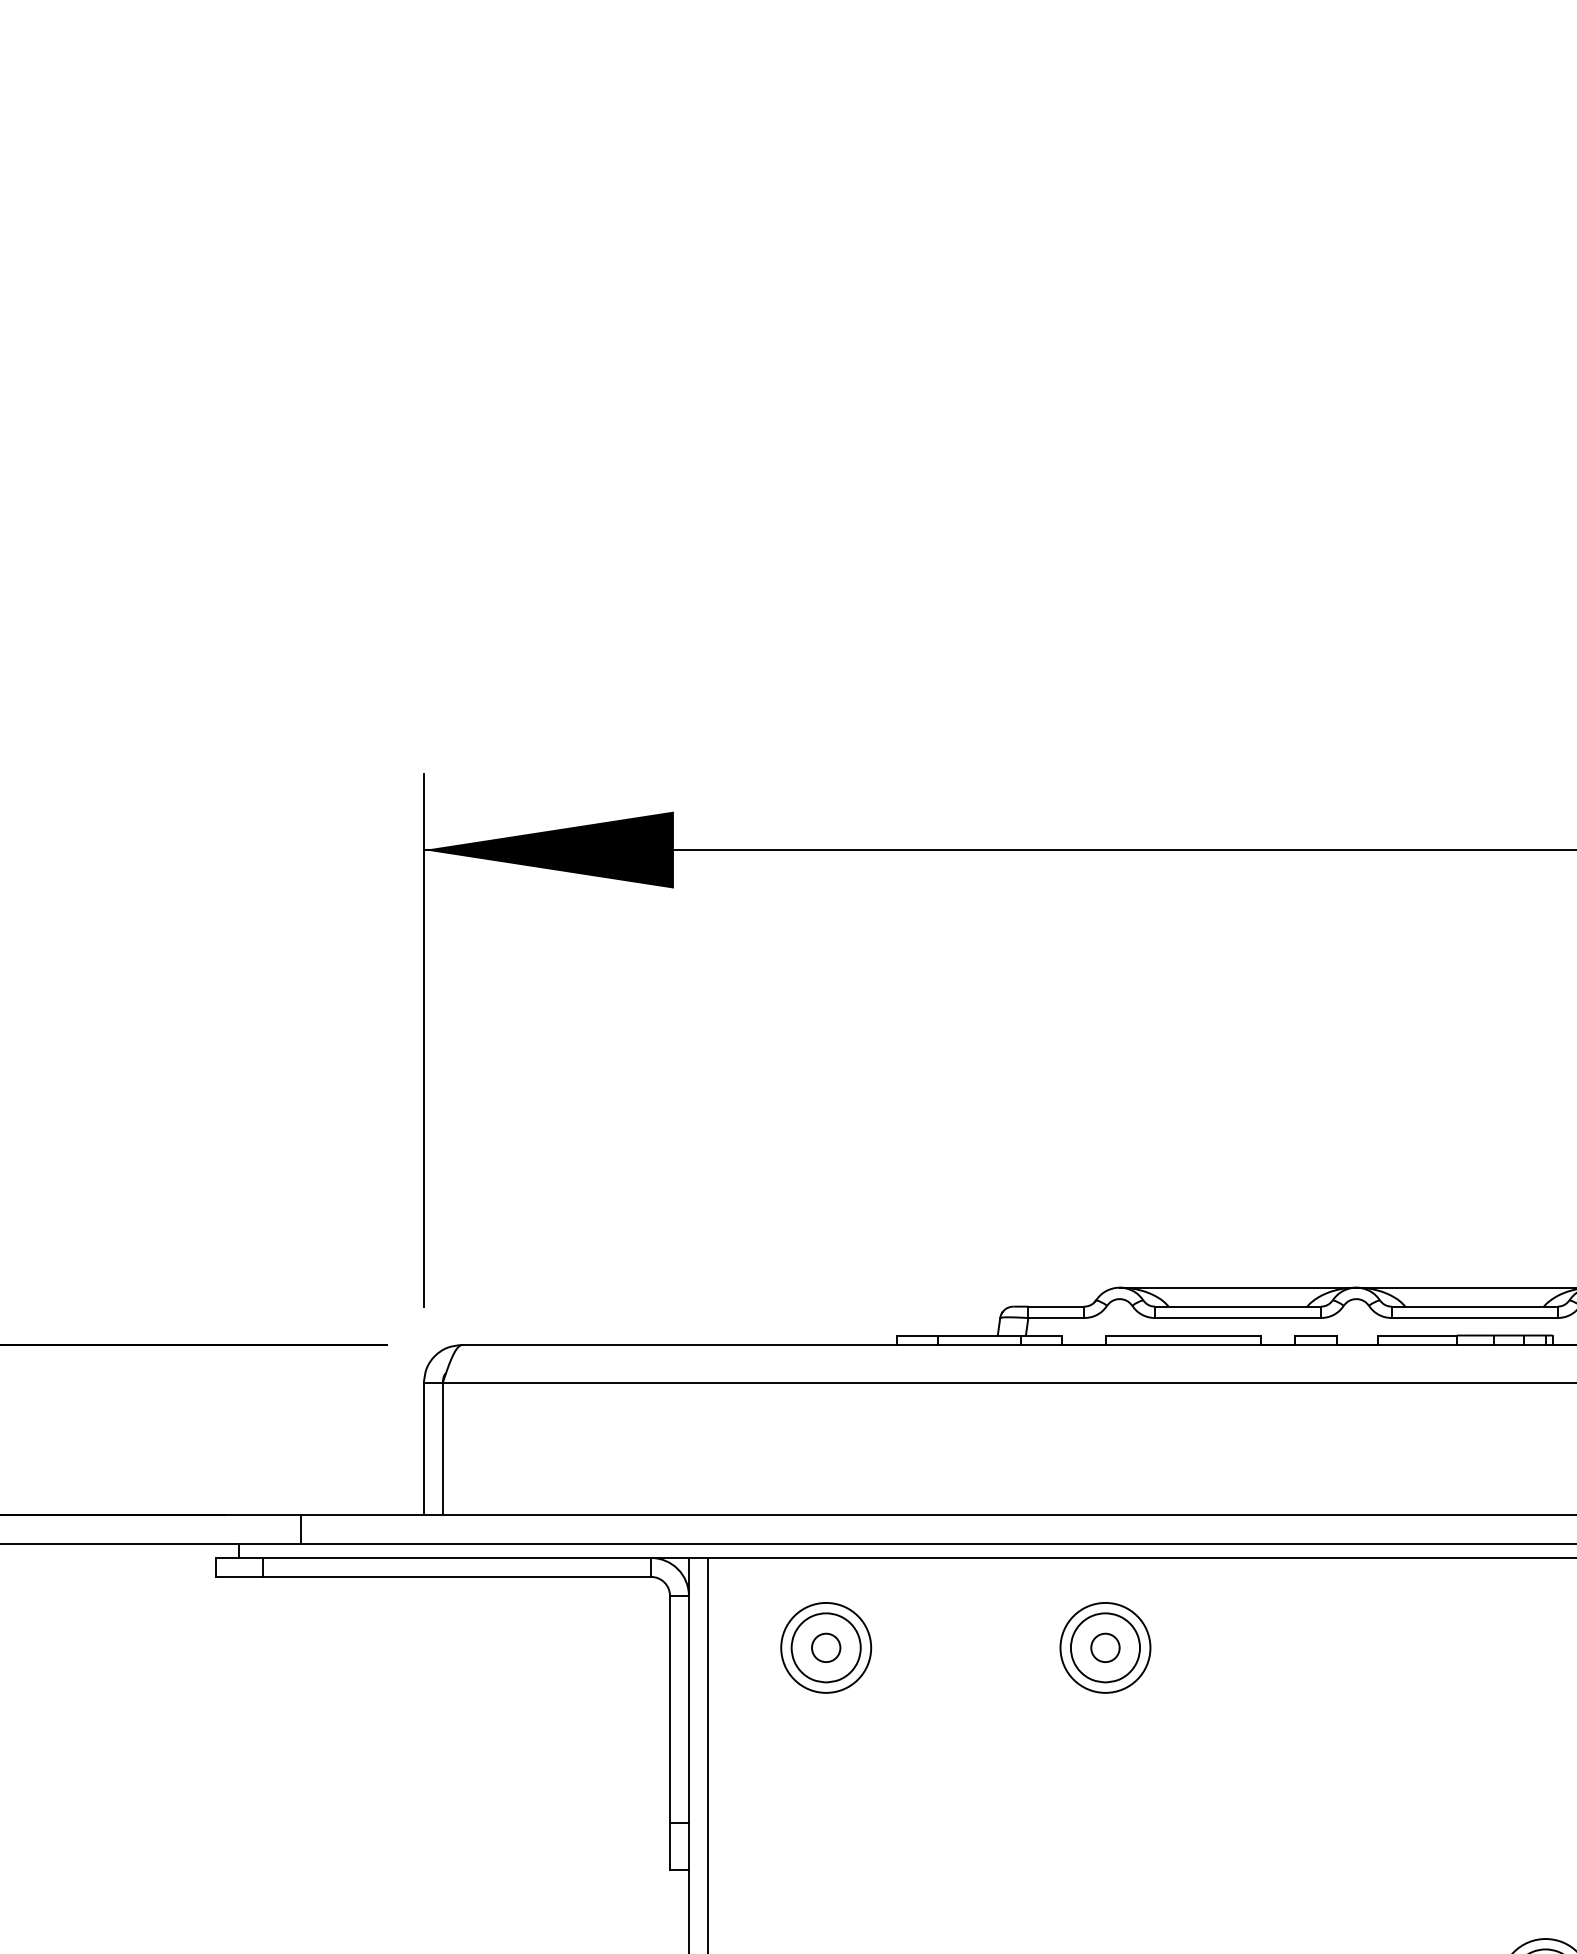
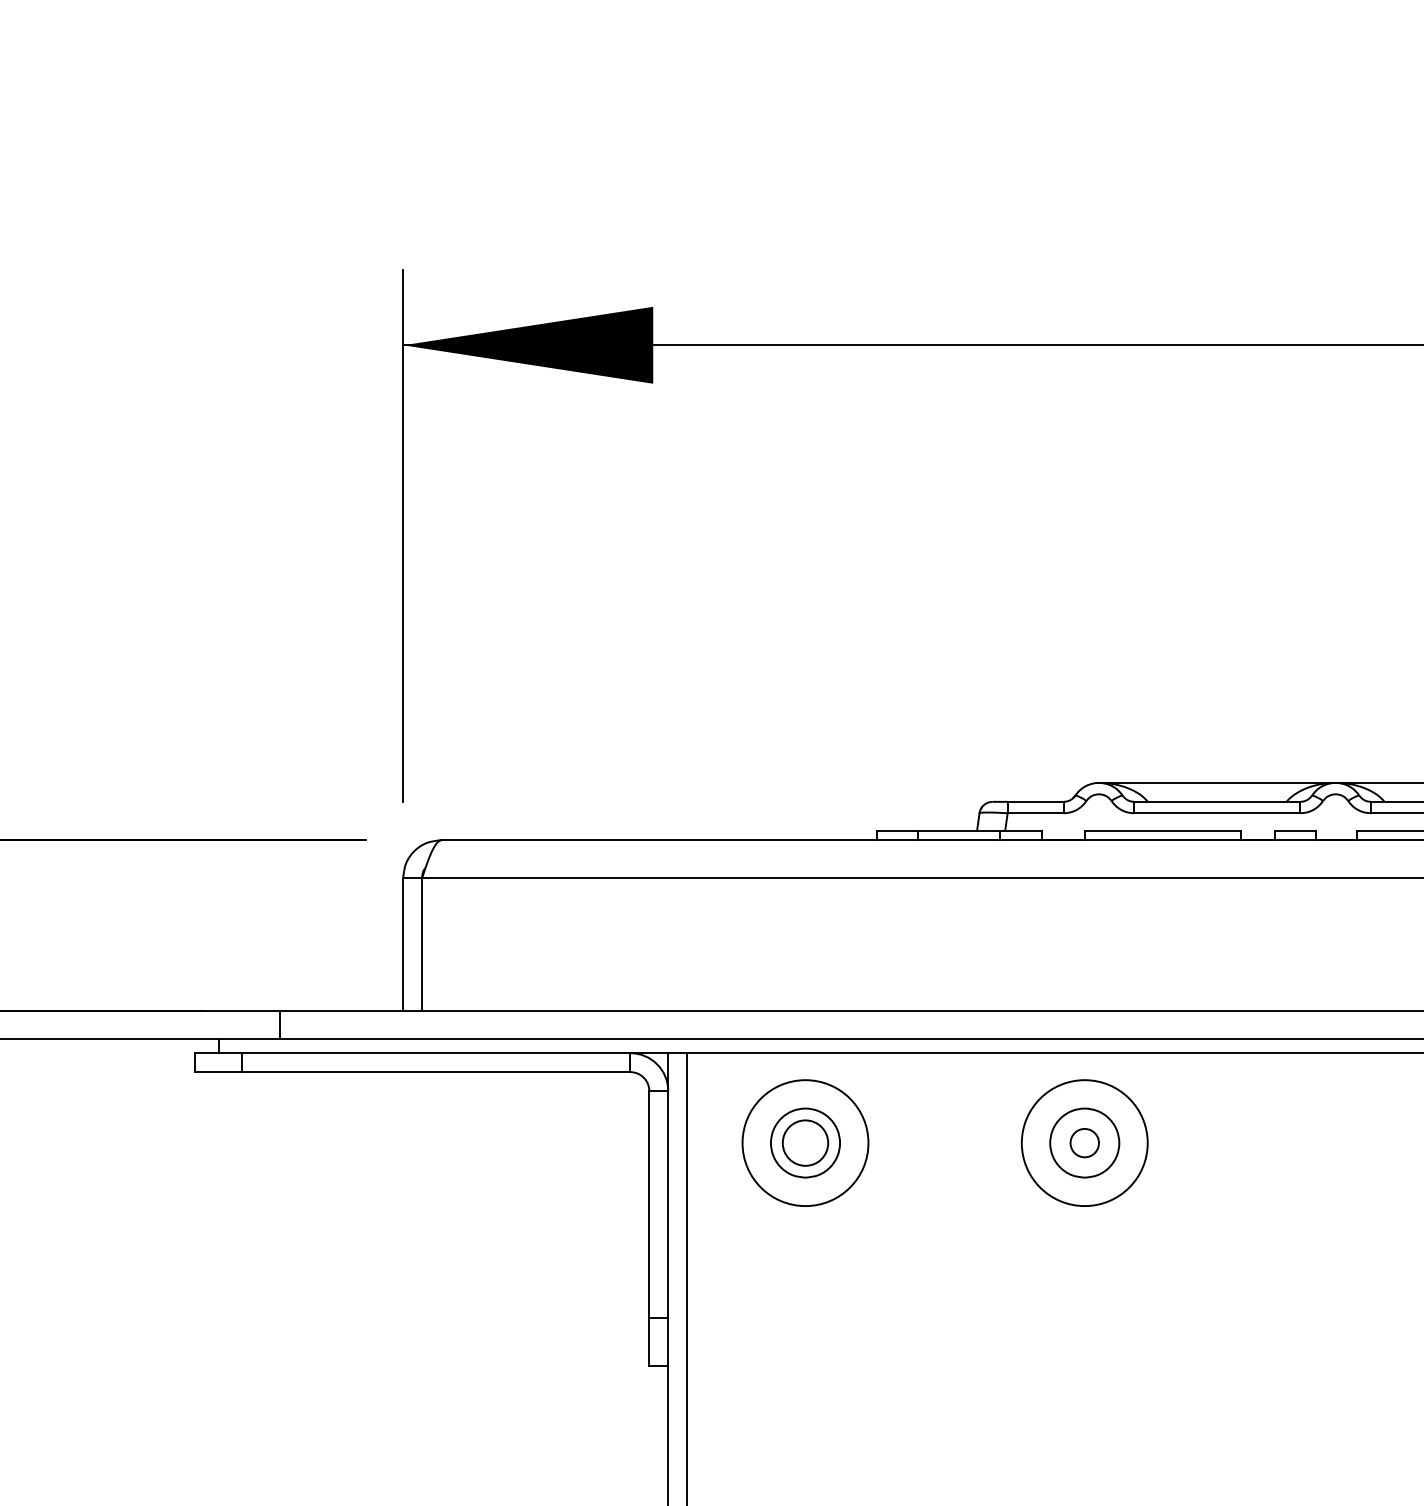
circle: (826, 1647) -> (805, 1142), size x1.4
circle: (826, 1647) -> (805, 1142), size x1.6
circle: (1105, 1647) -> (1084, 1142), size x1.4

